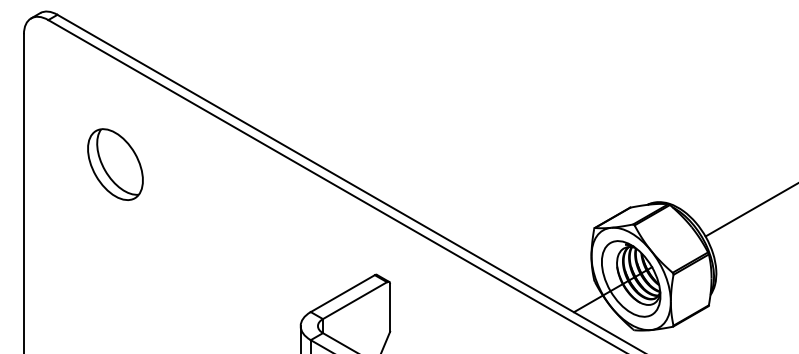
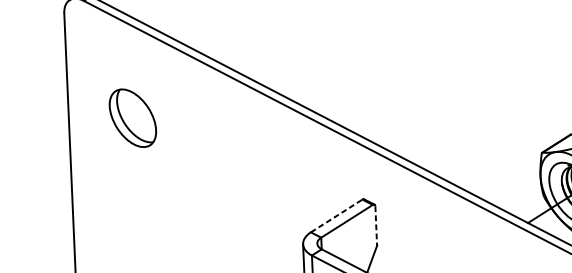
part: (115, 164) -> (132, 118), moved
line: (342, 293) -> (336, 215), solid -> dashed
line: (390, 307) -> (376, 225), solid -> dashed

